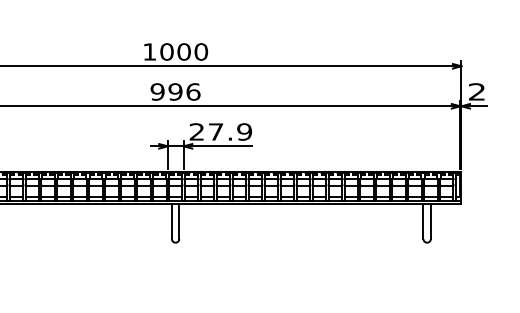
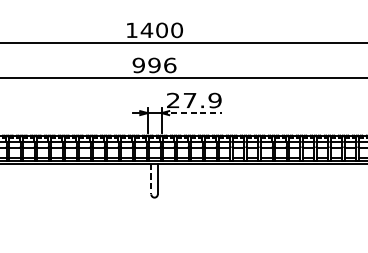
text: (166, 51) -> (146, 29), 1000 -> 1400
line: (218, 146) -> (192, 113), solid -> dashed
line: (171, 222) -> (150, 179), solid -> dashed

